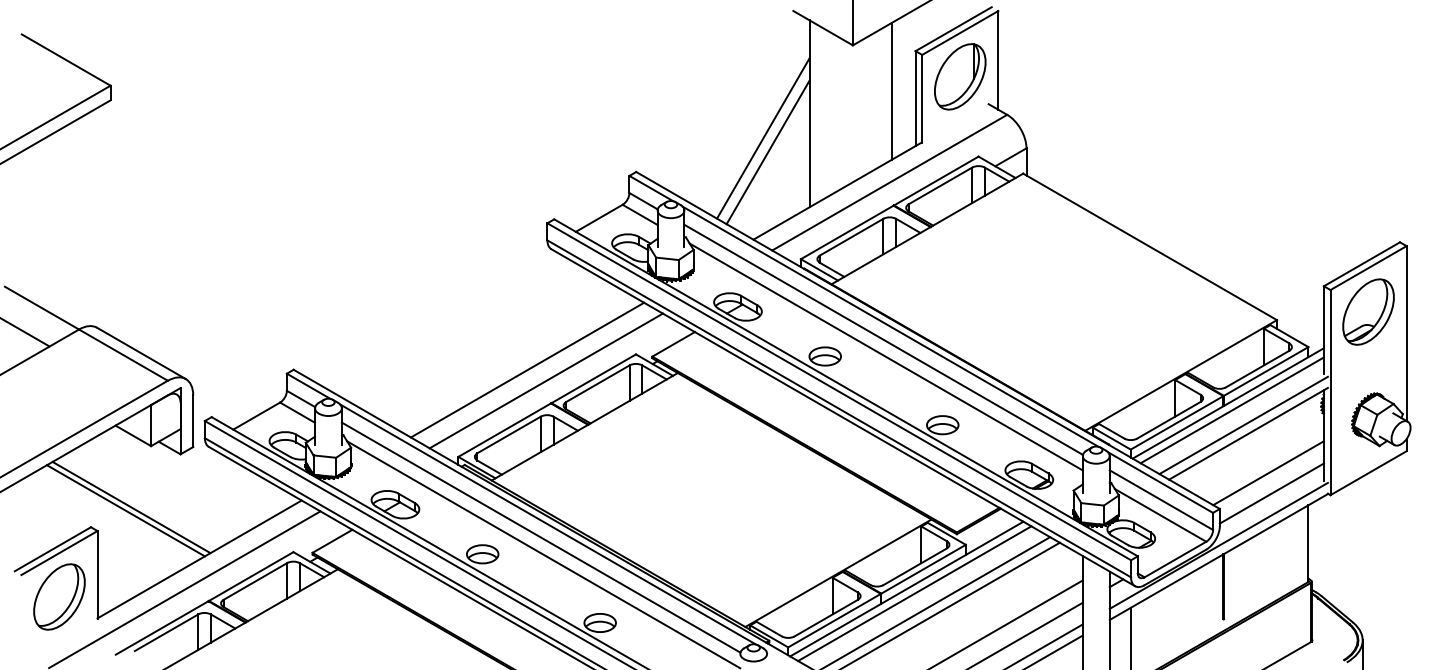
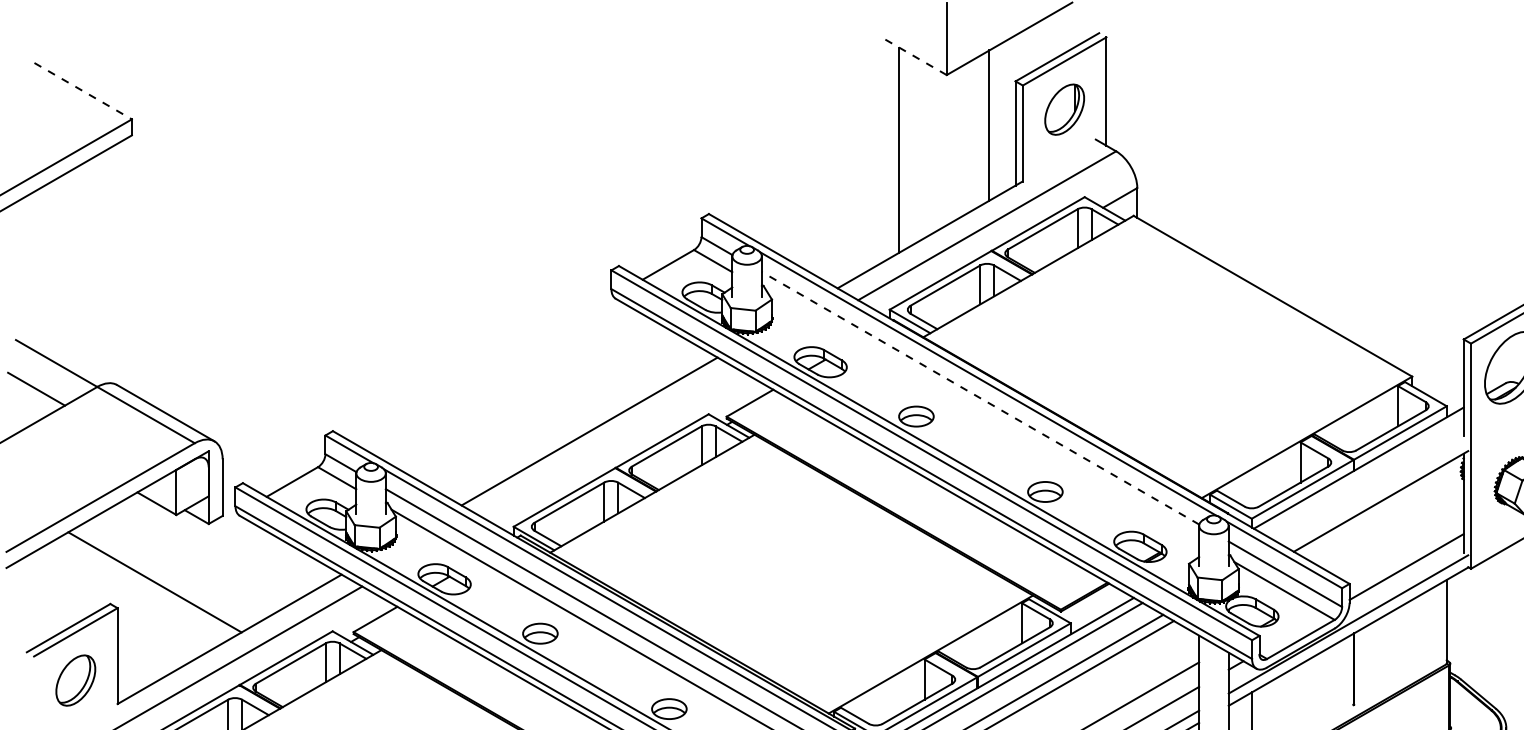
line: (822, 27) -> (913, 55), solid -> dashed
line: (66, 60) -> (83, 91), solid -> dashed
part: (960, 76) -> (1064, 109), size x0.7
line: (763, 138) -> (848, 177), removed
line: (767, 152) -> (853, 192), removed
line: (883, 339) -> (980, 397), solid -> dashed
line: (885, 356) -> (982, 416), removed
line: (545, 380) -> (609, 442), removed
line: (1231, 410) -> (1362, 475), removed
line: (1243, 425) -> (1375, 492), removed
line: (1268, 473) -> (1402, 545), removed
line: (125, 510) -> (148, 585), removed
part: (59, 596) -> (75, 680), size x0.7

